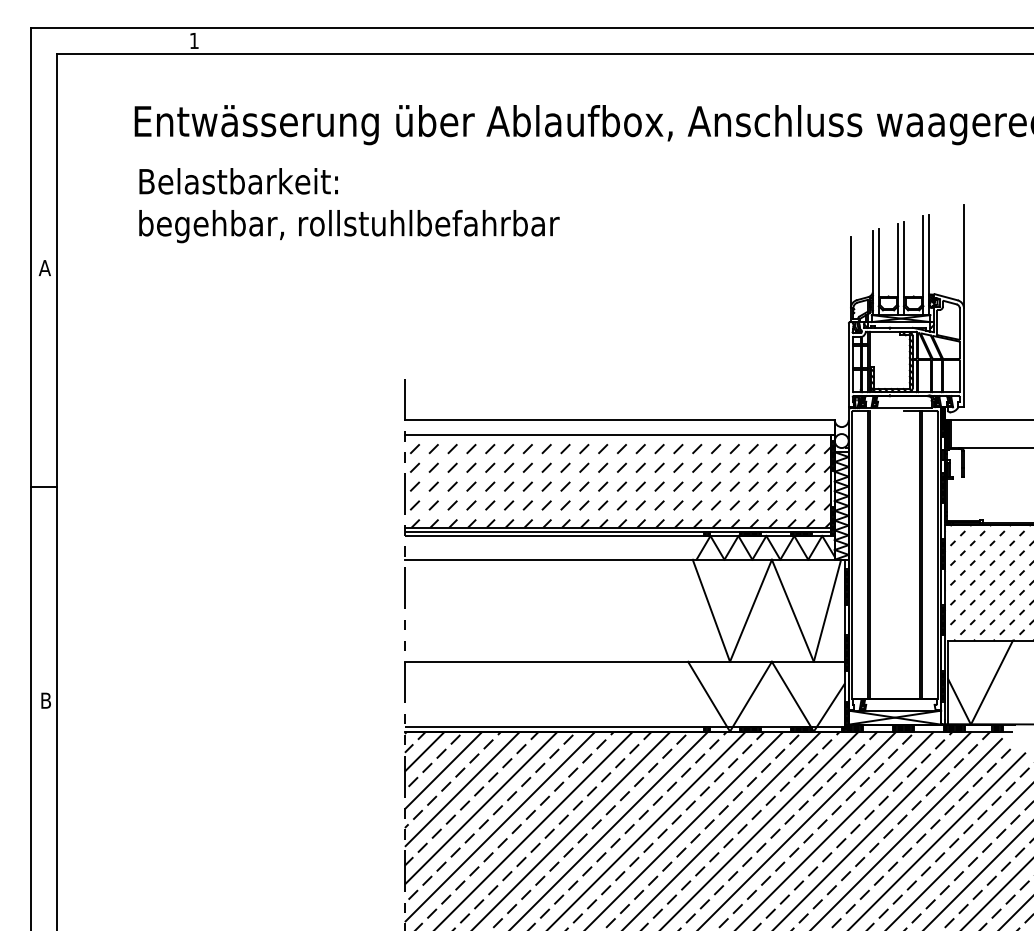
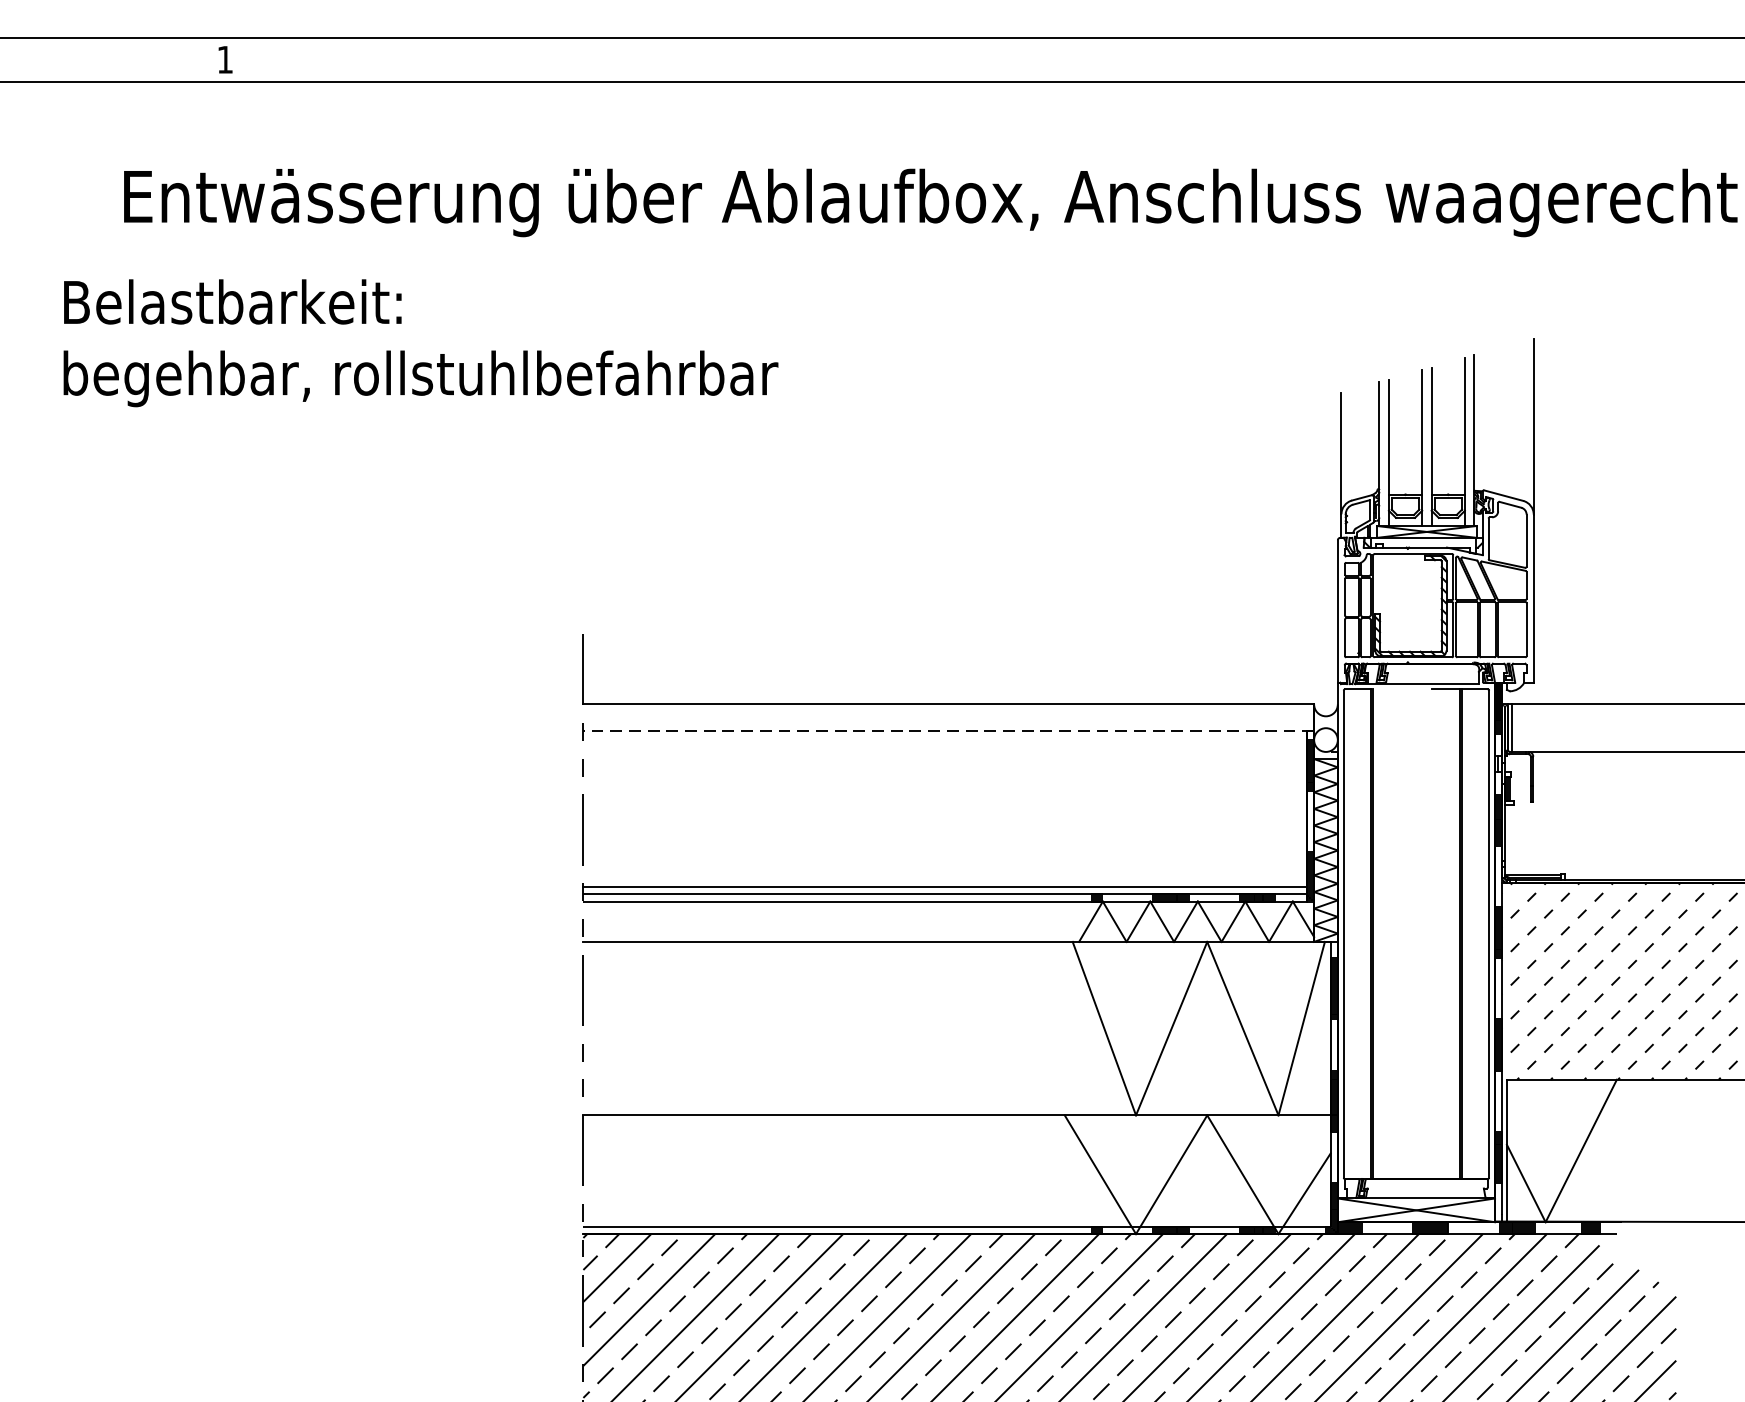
text: (349, 205) -> (421, 343), moved
line: (619, 435) -> (948, 730), solid -> dashed
hatch: (620, 485) -> (949, 815), removed

